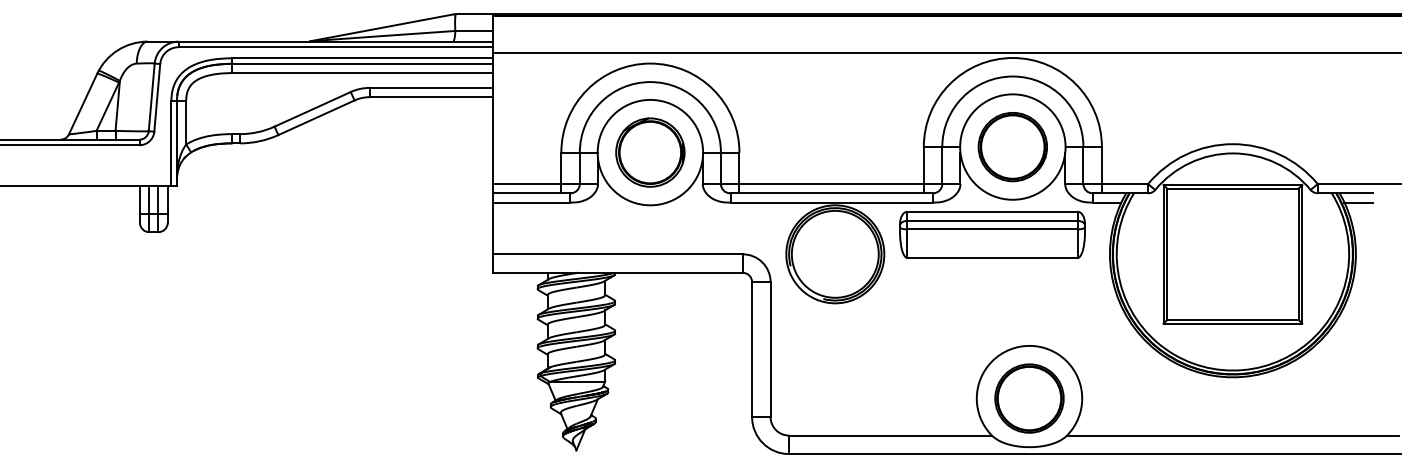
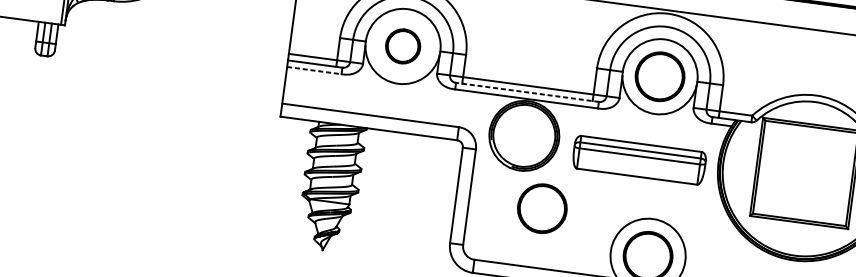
part: (650, 152) -> (403, 46), size x0.7
line: (831, 193) -> (527, 92), solid -> dashed
line: (532, 202) -> (314, 70), solid -> dashed
part: (992, 234) -> (639, 160), moved
part: (873, 352) -> (542, 208), added

